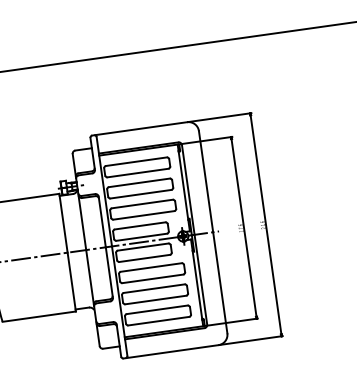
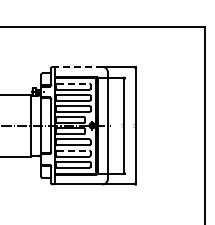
line: (139, 128) -> (77, 66), solid -> dashed
line: (136, 161) -> (73, 83), solid -> dashed
line: (154, 288) -> (73, 150), solid -> dashed

